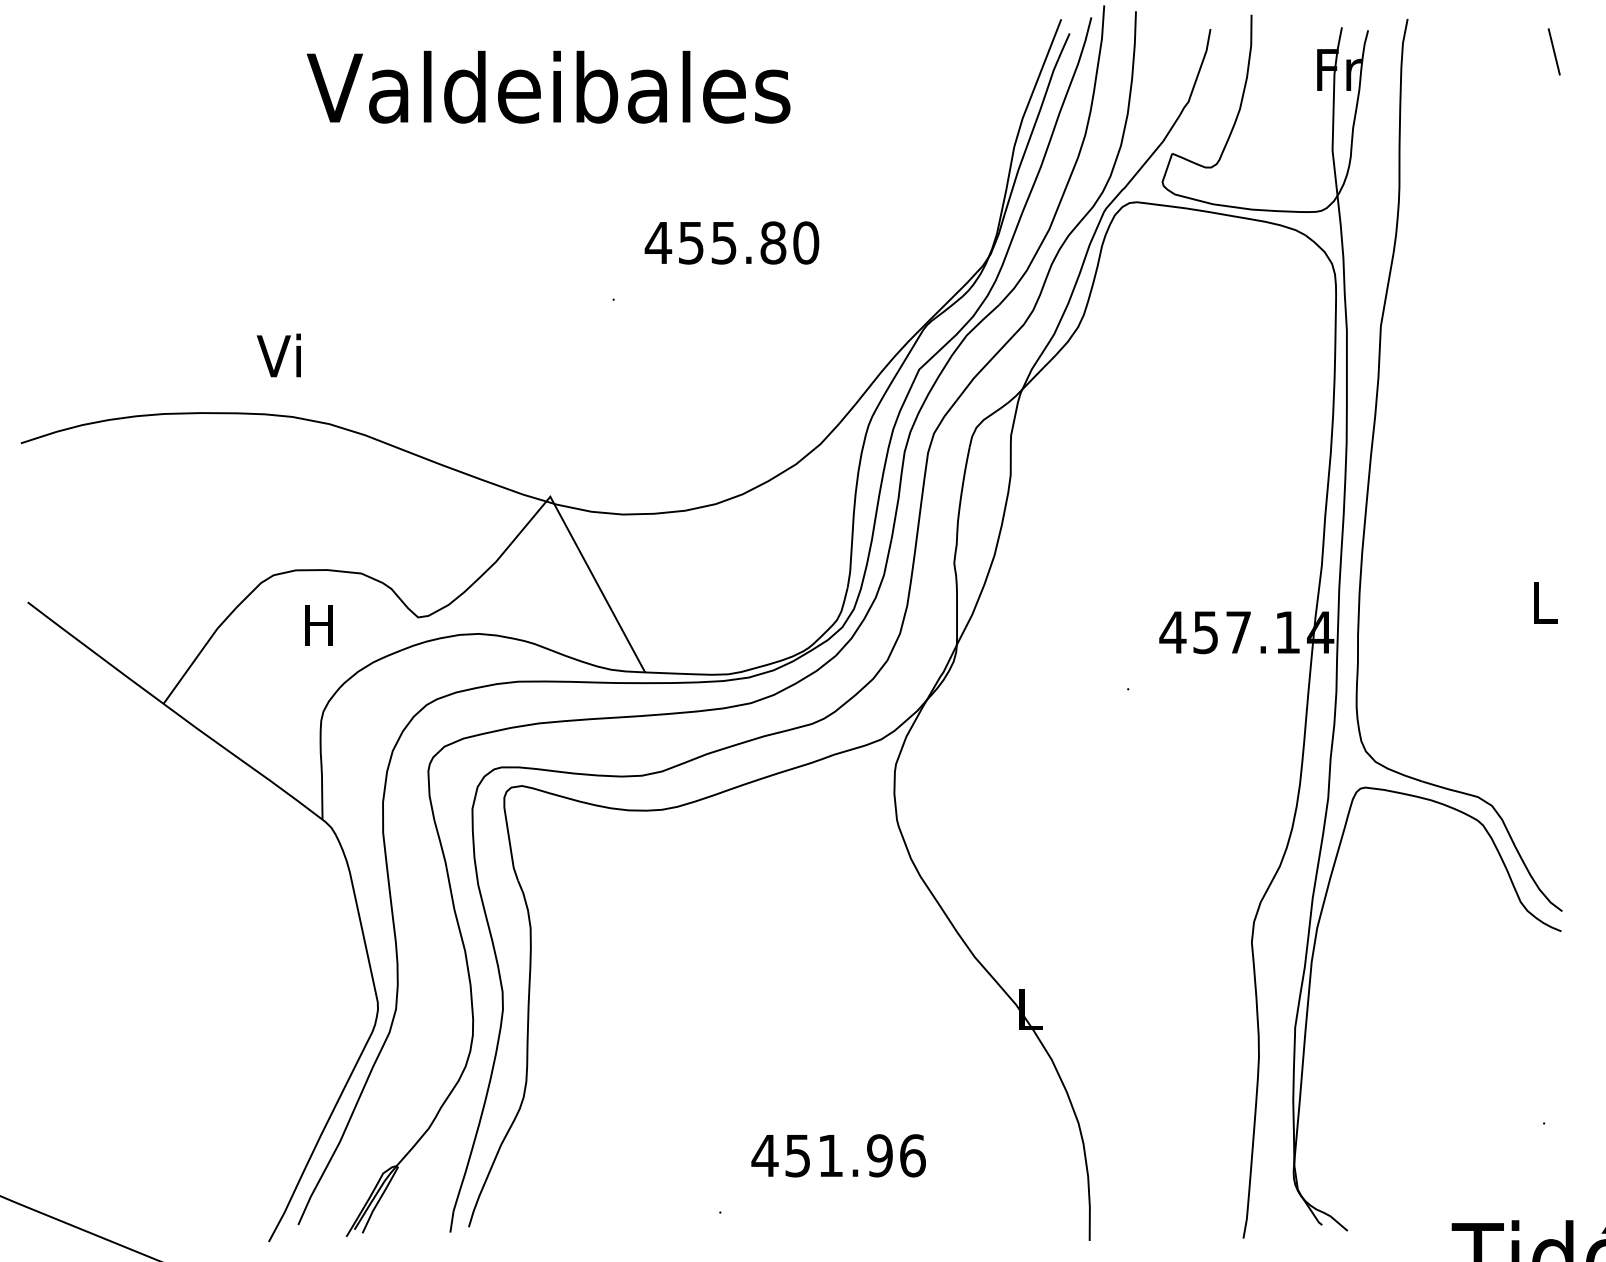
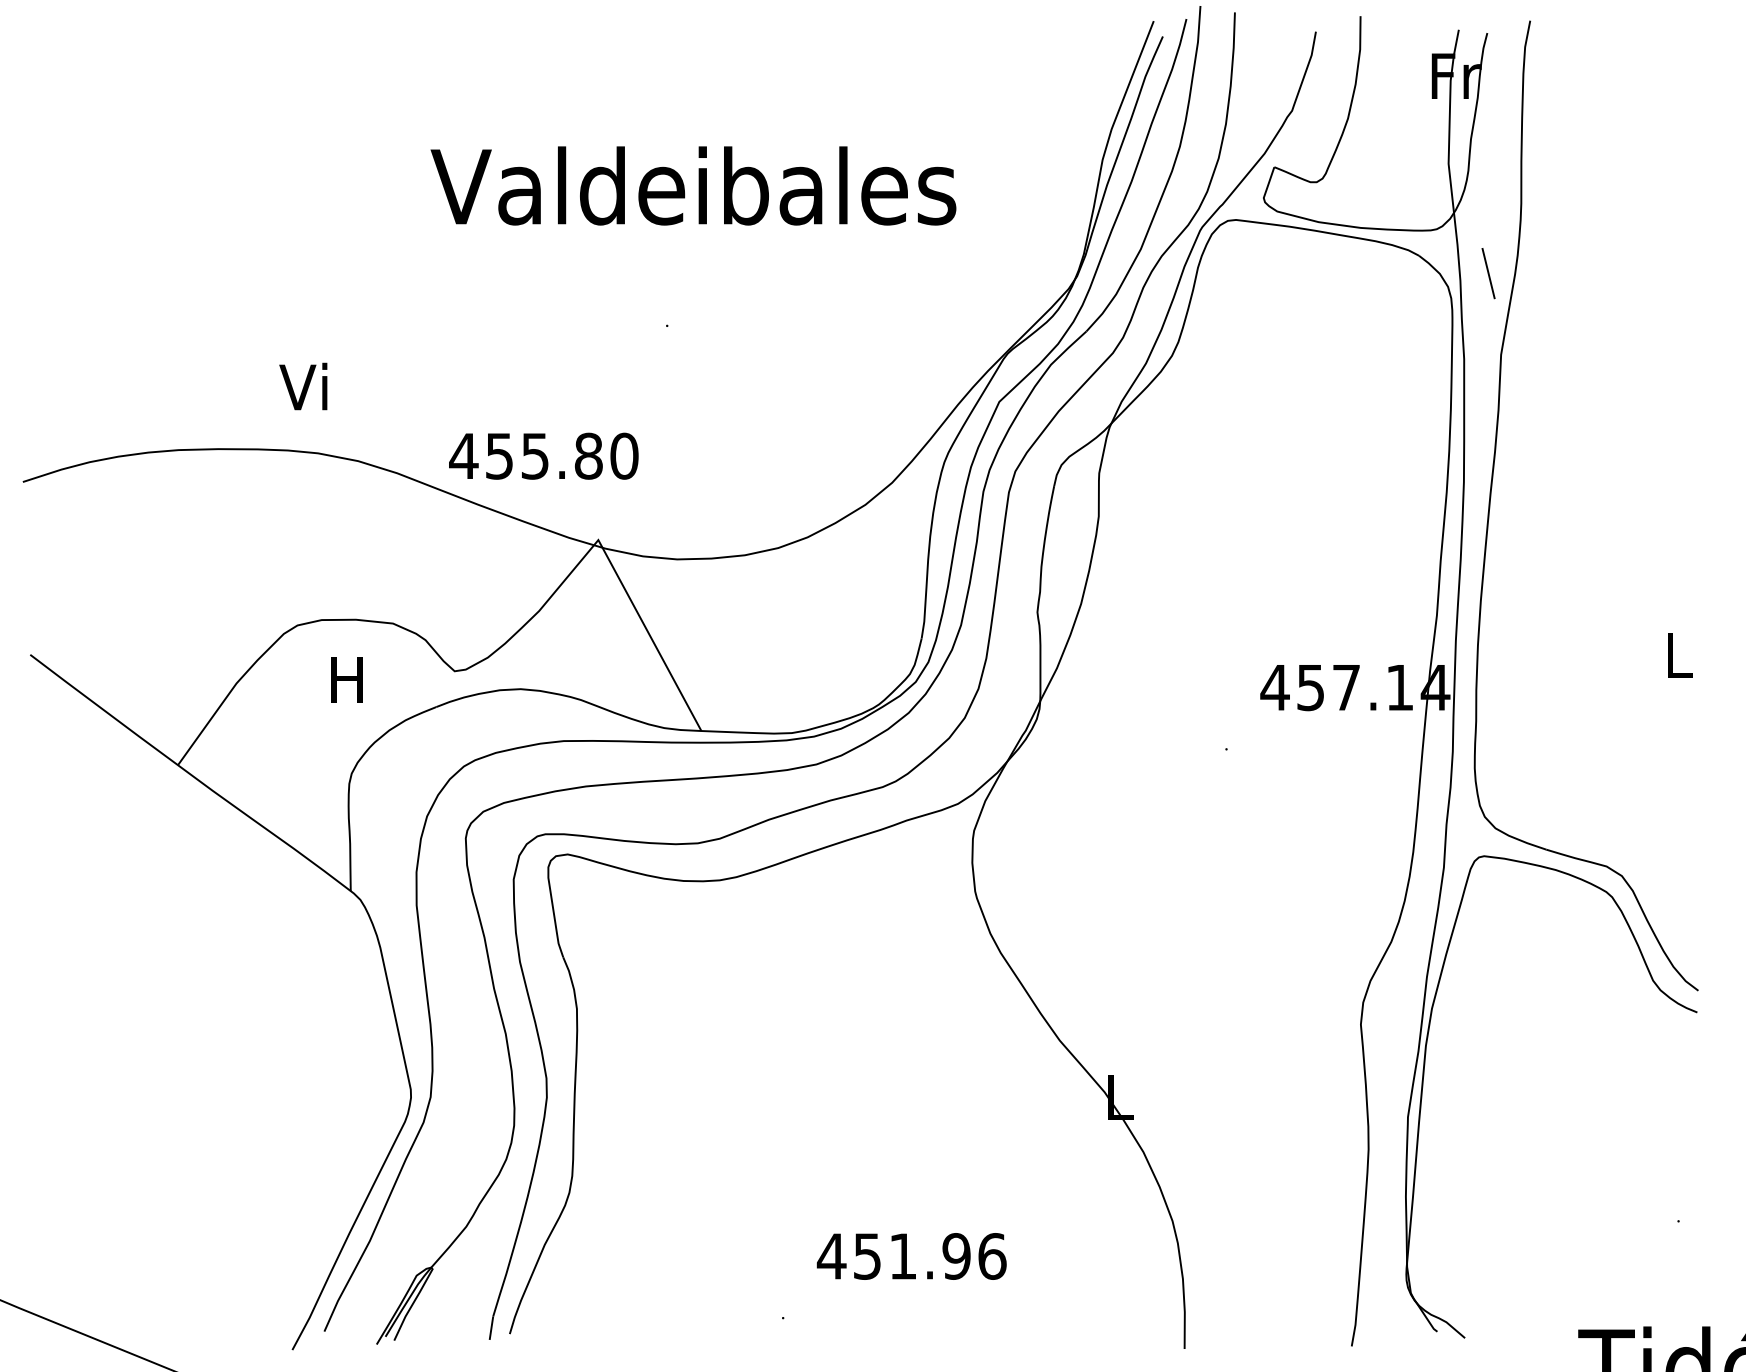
line: (1554, 51) -> (1488, 273), moved
text: (548, 86) -> (693, 185), moved
text: (731, 242) -> (543, 455), moved

